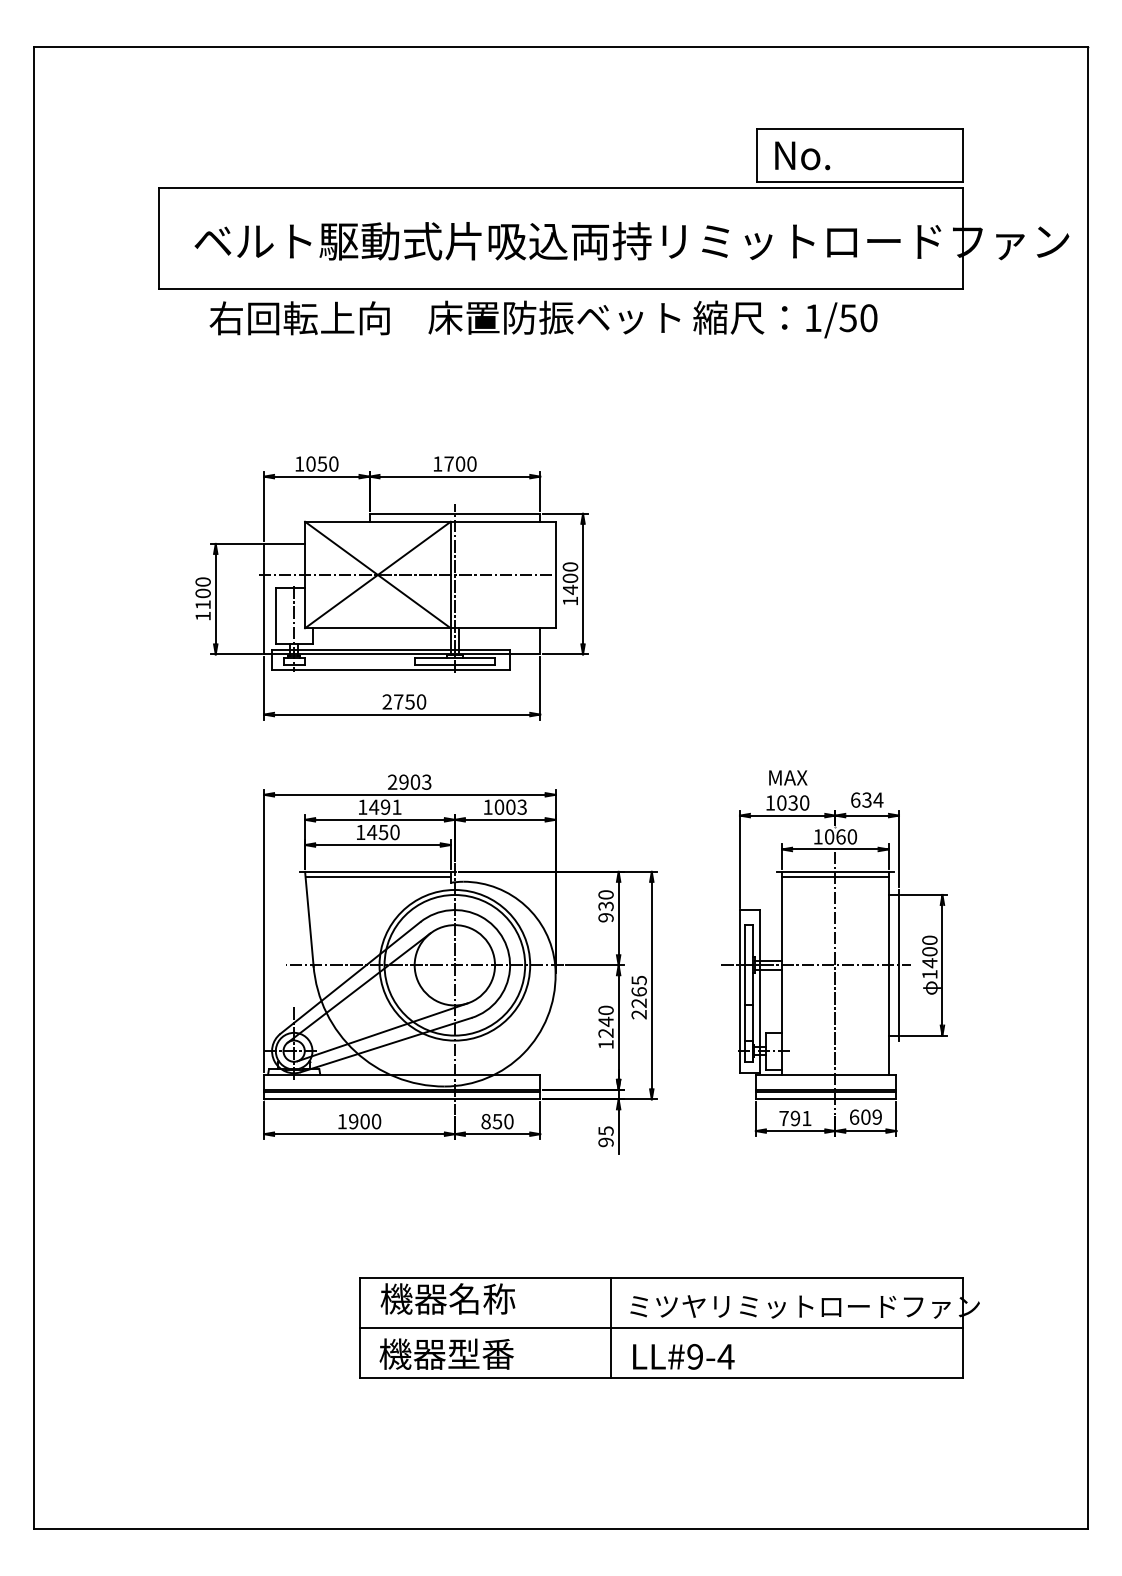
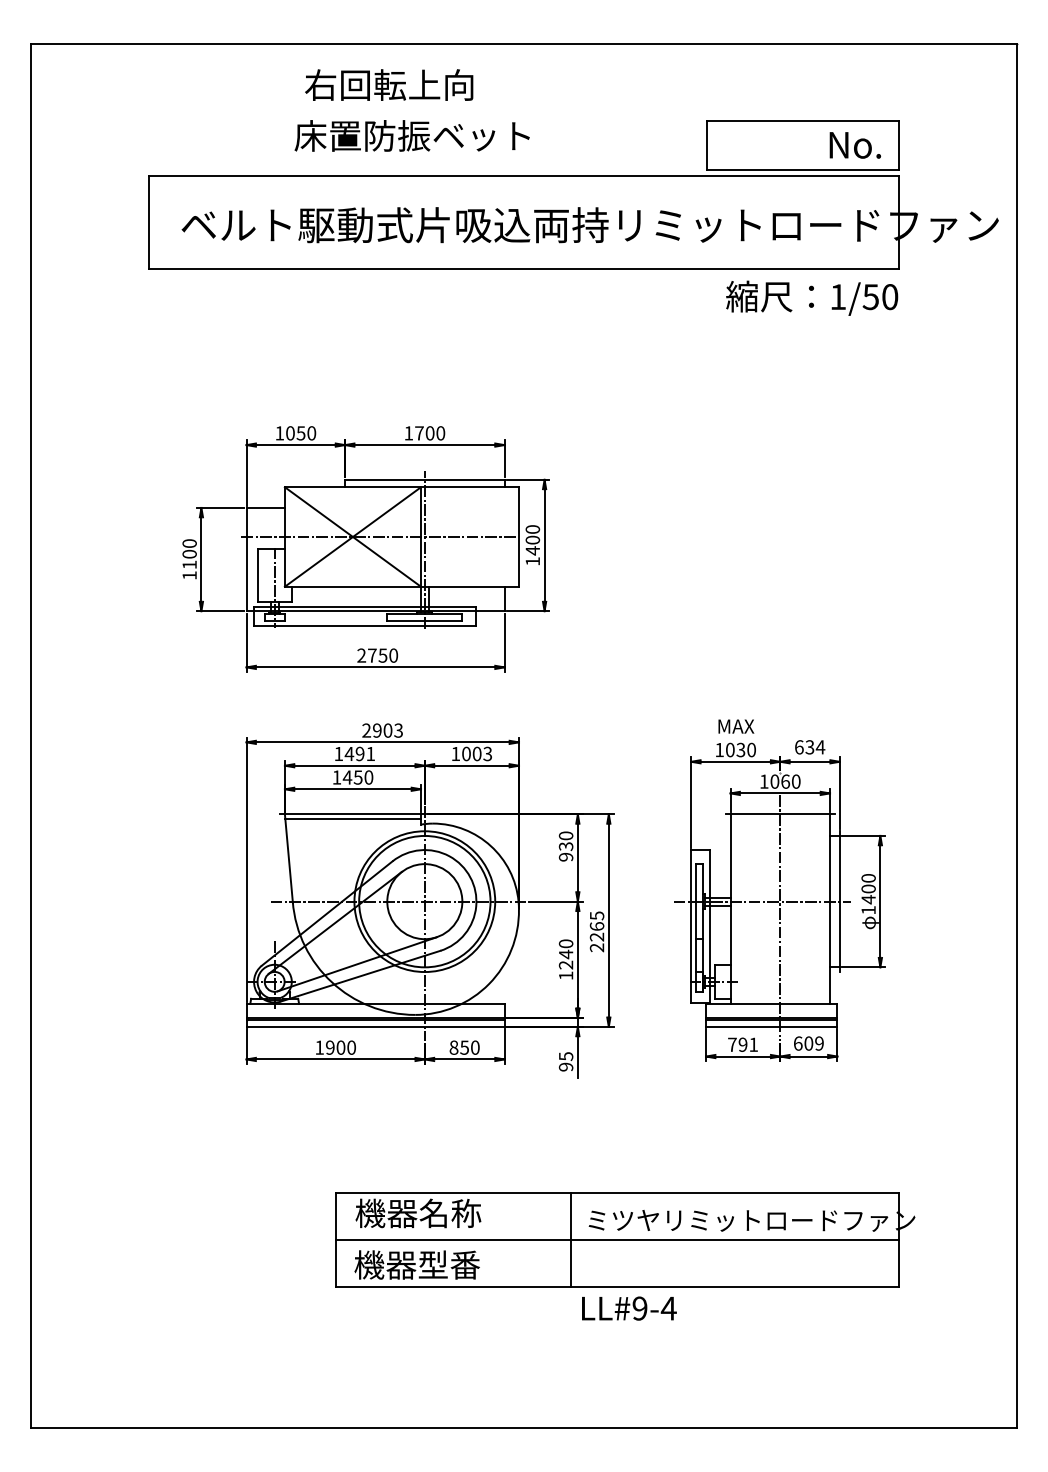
text: (802, 155) -> (855, 145), moved
text: (554, 317) -> (412, 135), moved
text: (299, 318) -> (388, 85), moved
text: (785, 319) -> (812, 298), moved
line: (835, 876) -> (780, 818), removed
text: (683, 1356) -> (629, 1308), moved

